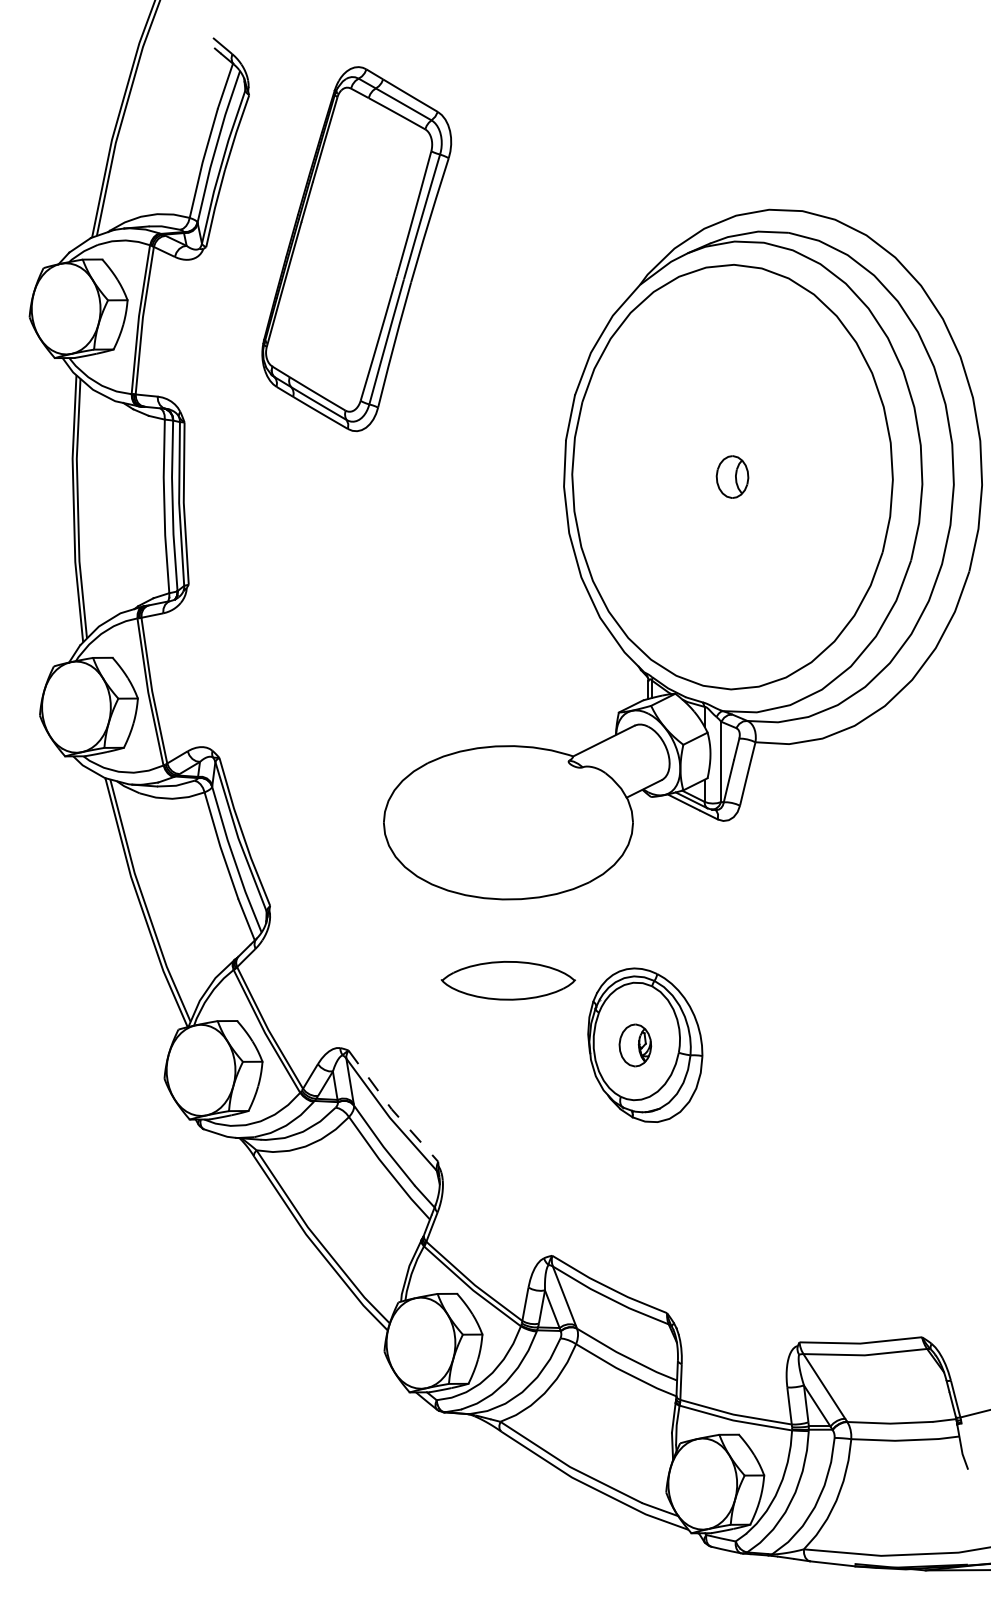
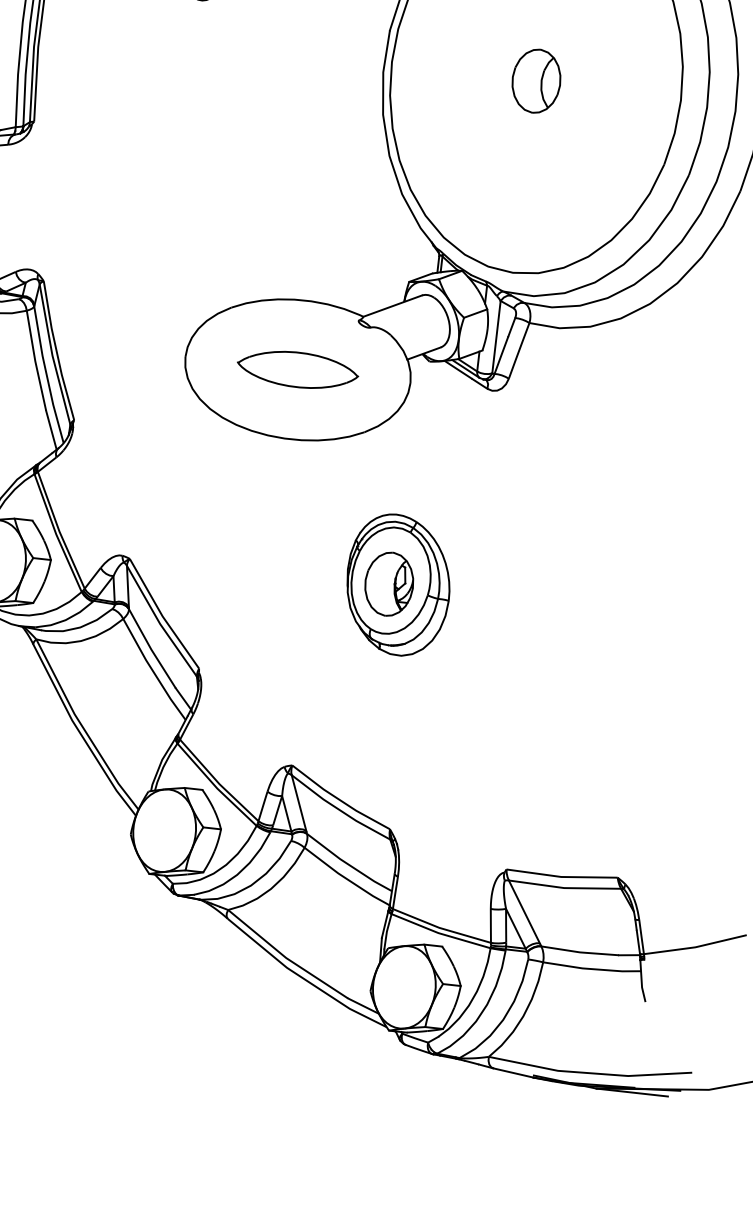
part: (732, 476) -> (536, 80), size x1.67
part: (507, 980) -> (297, 369), moved
part: (635, 1045) -> (389, 584), size x1.67
line: (391, 1108) -> (162, 615), dashed -> solid

